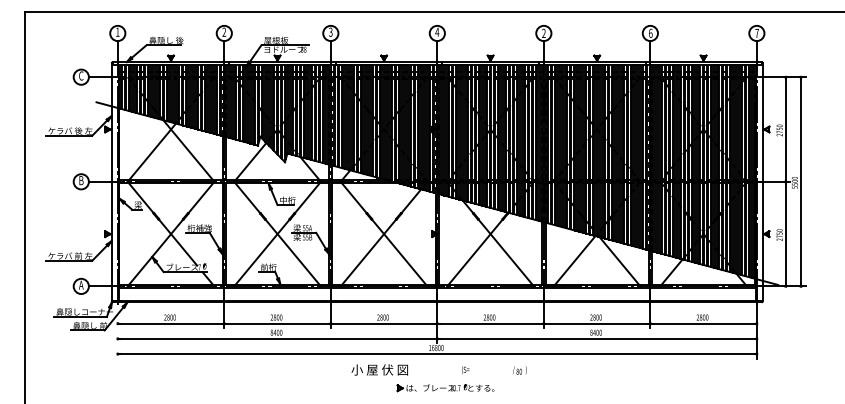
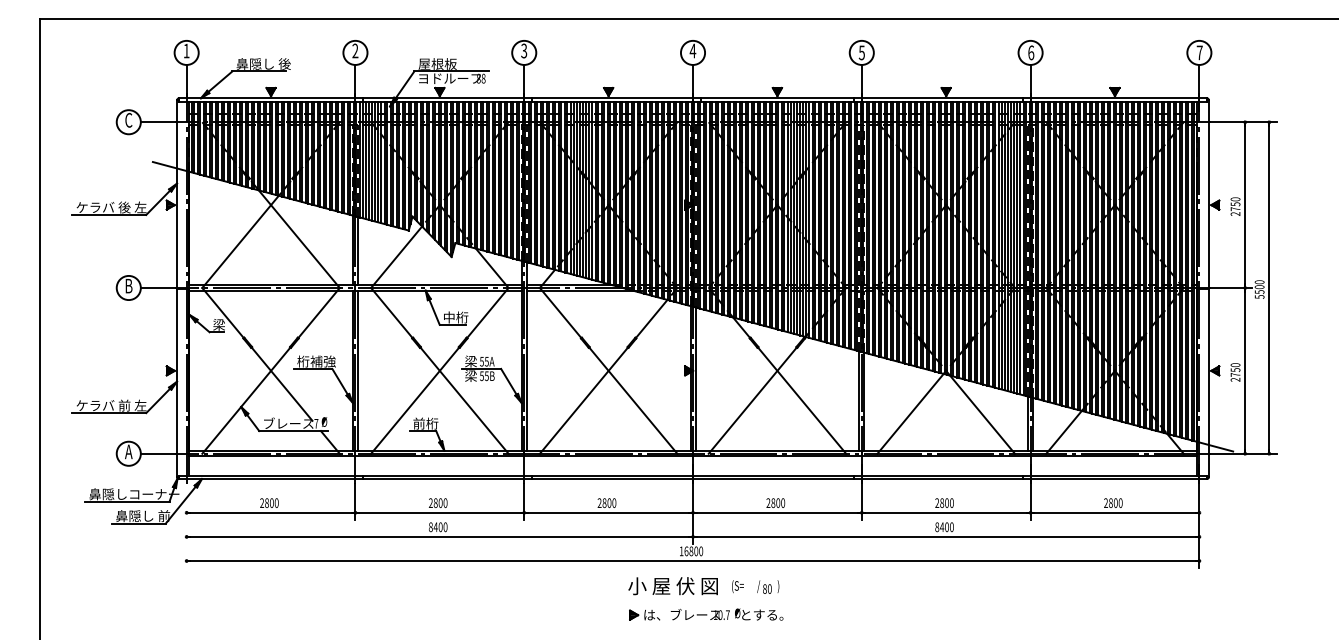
text: (543, 33) -> (861, 52), 2 -> 5
text: (379, 369) -> (672, 585), moved
text: (519, 370) -> (767, 587), moved

